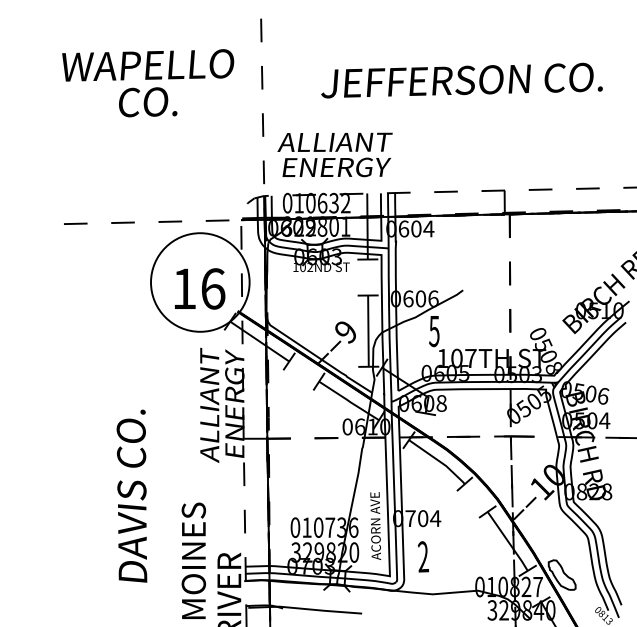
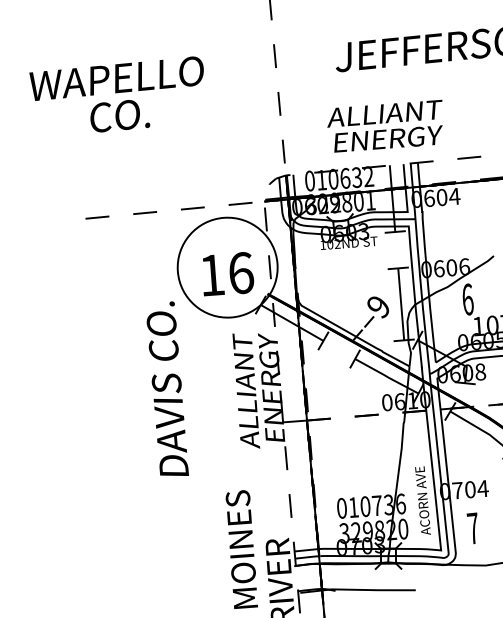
text: (148, 83) -> (118, 96), moved
text: (334, 154) -> (385, 126), moved
text: (434, 331) -> (467, 299), 5 -> 6
text: (131, 495) -> (166, 388), moved
text: (423, 556) -> (473, 527), 2 -> 7

